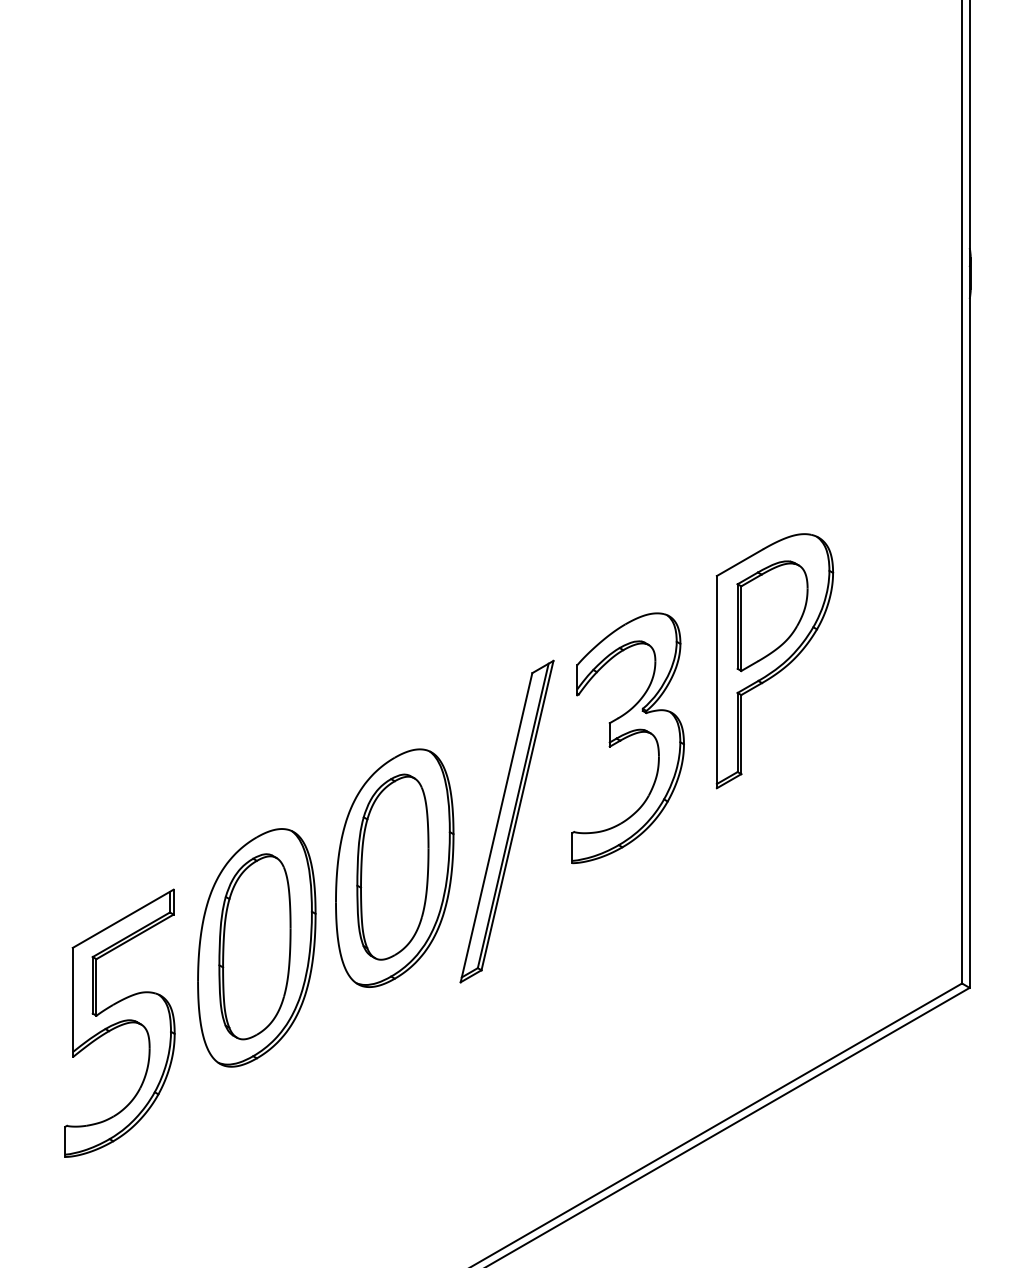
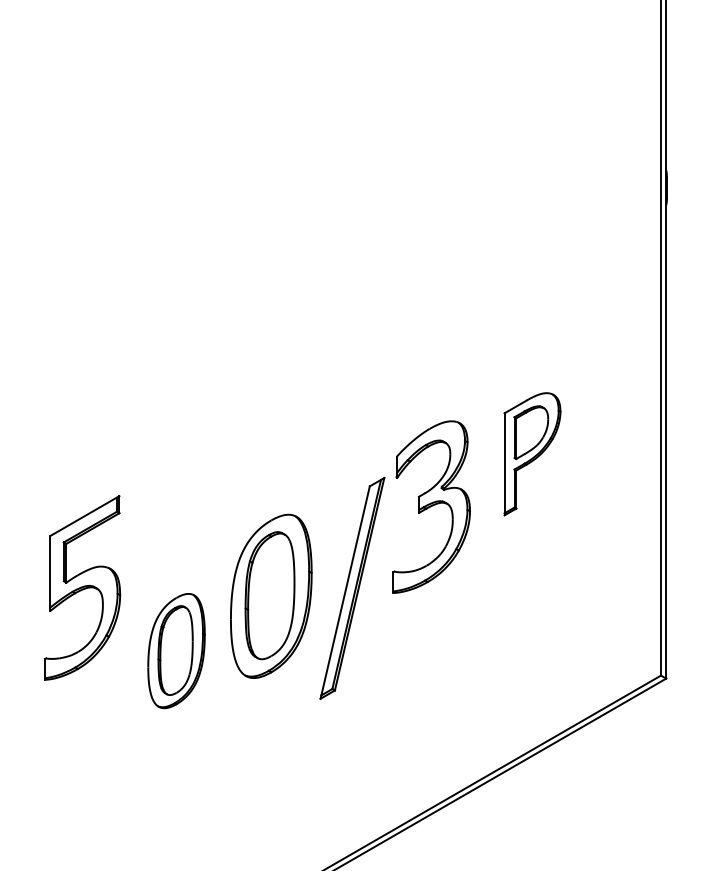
part: (774, 661) -> (532, 454), size x0.7
part: (507, 820) -> (352, 587), moved
part: (256, 946) -> (176, 650), size x0.7
part: (119, 1022) -> (82, 587), moved

